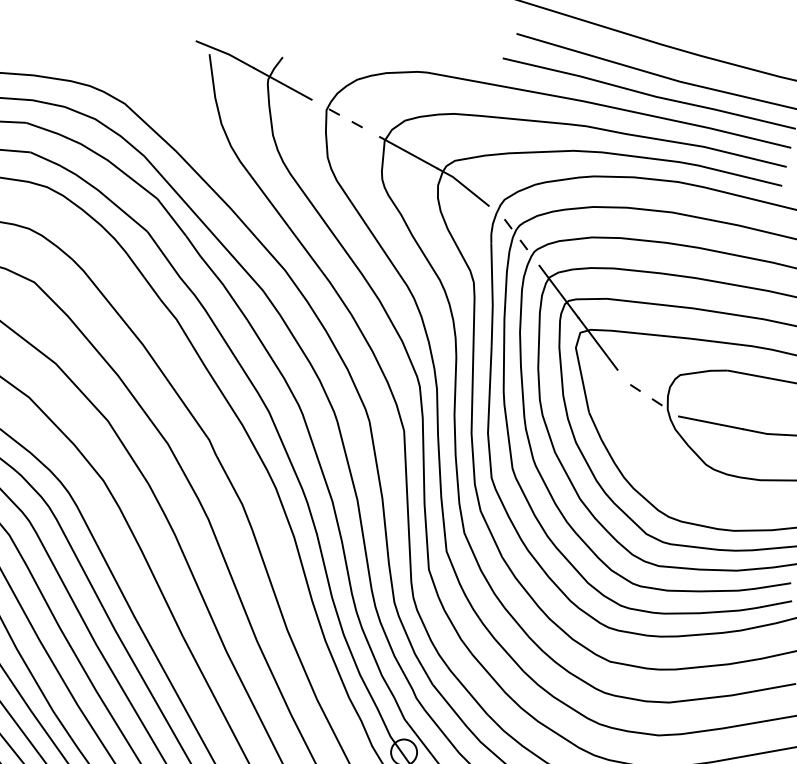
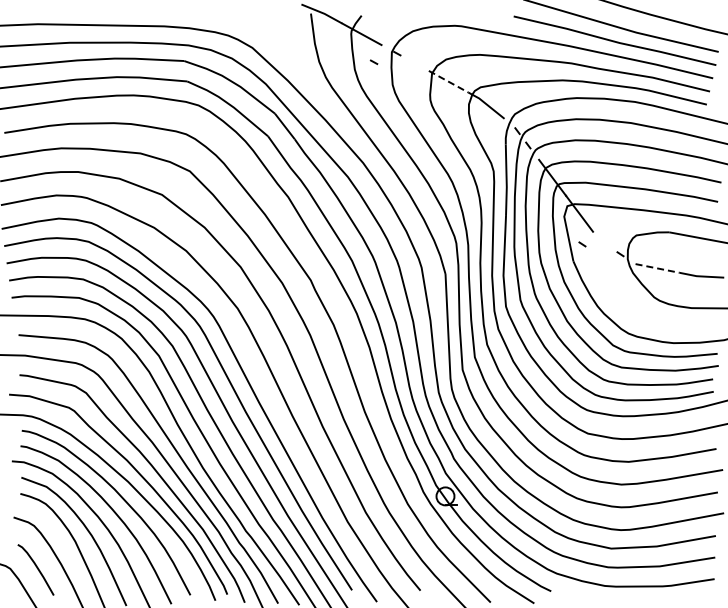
line: (356, 123) -> (373, 61), moved
line: (409, 152) -> (449, 81), solid -> dashed
line: (635, 388) -> (582, 244), moved
line: (712, 422) -> (658, 268), solid -> dashed

